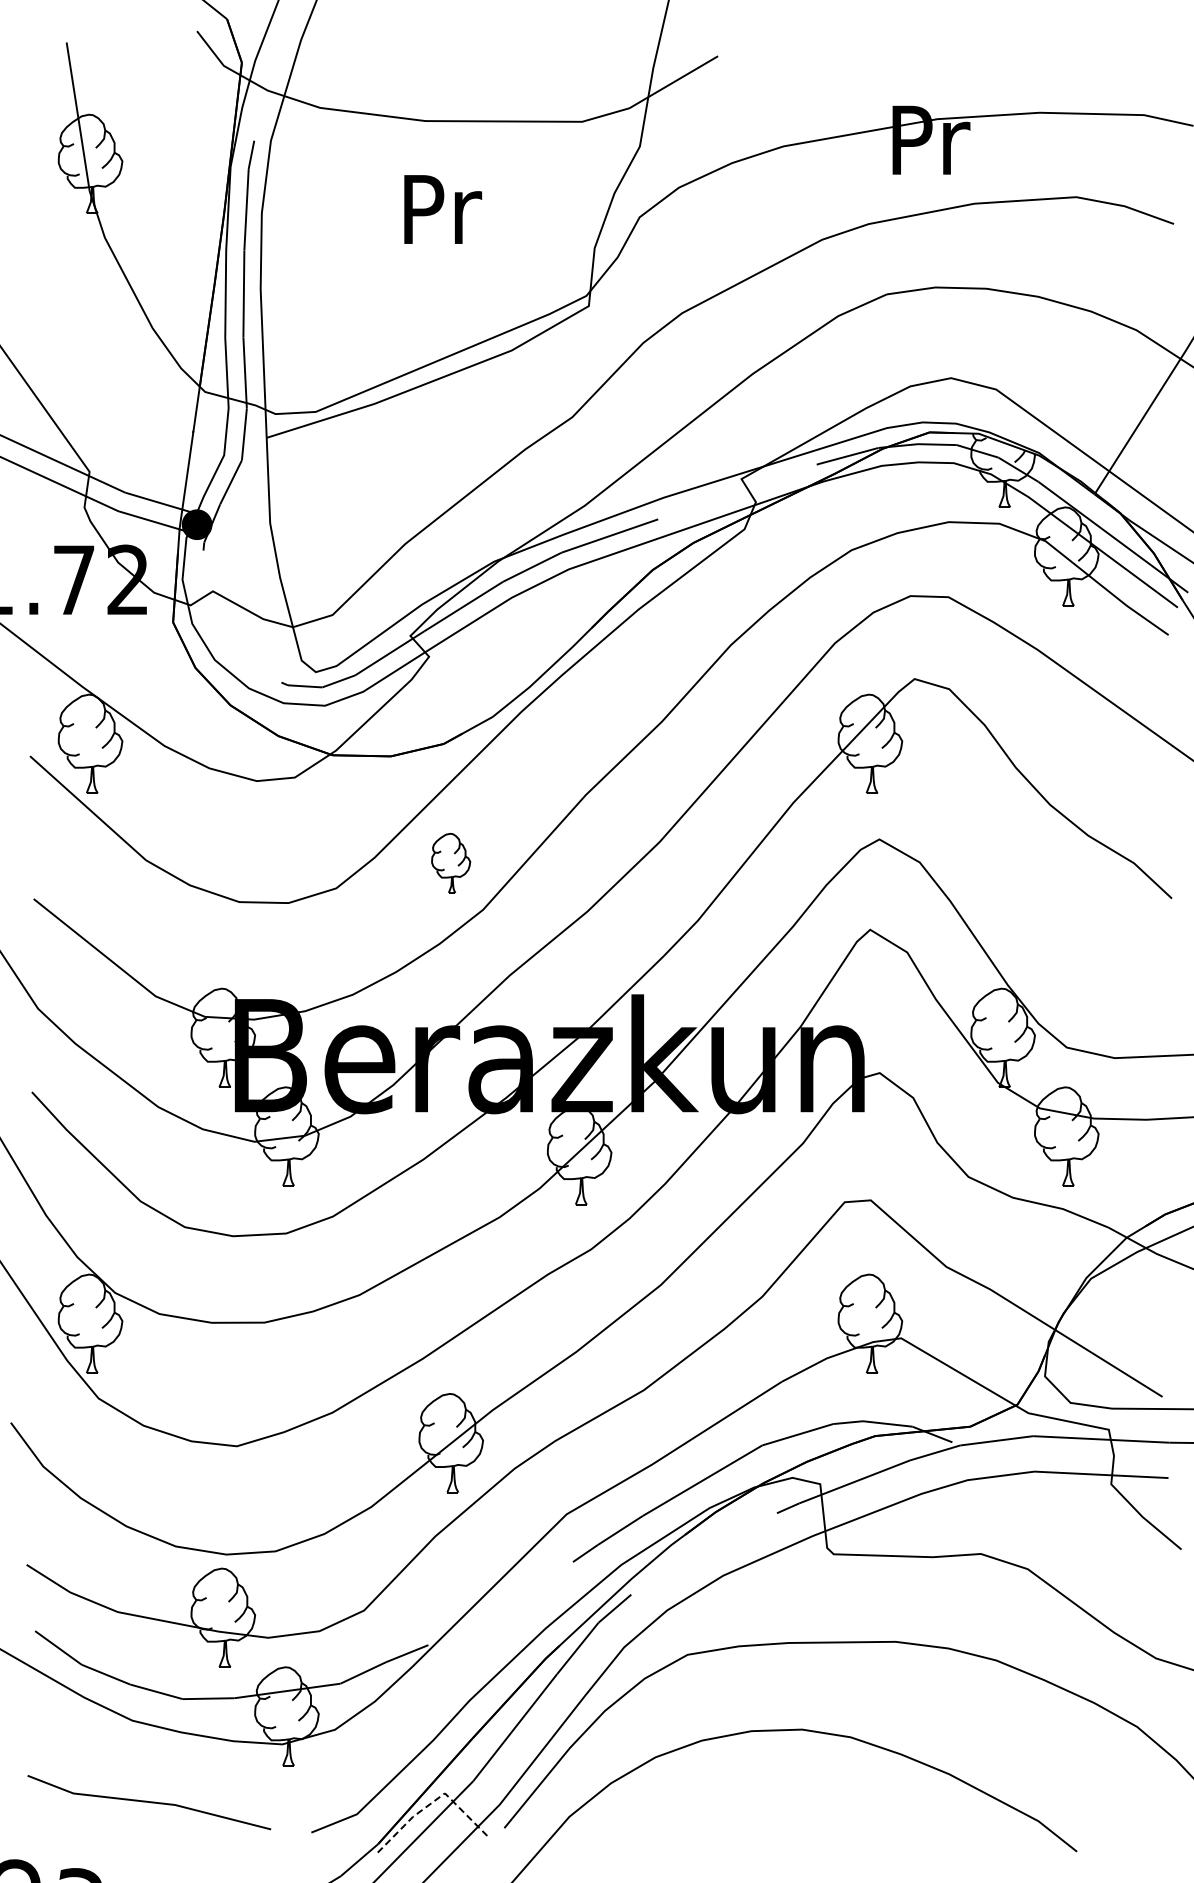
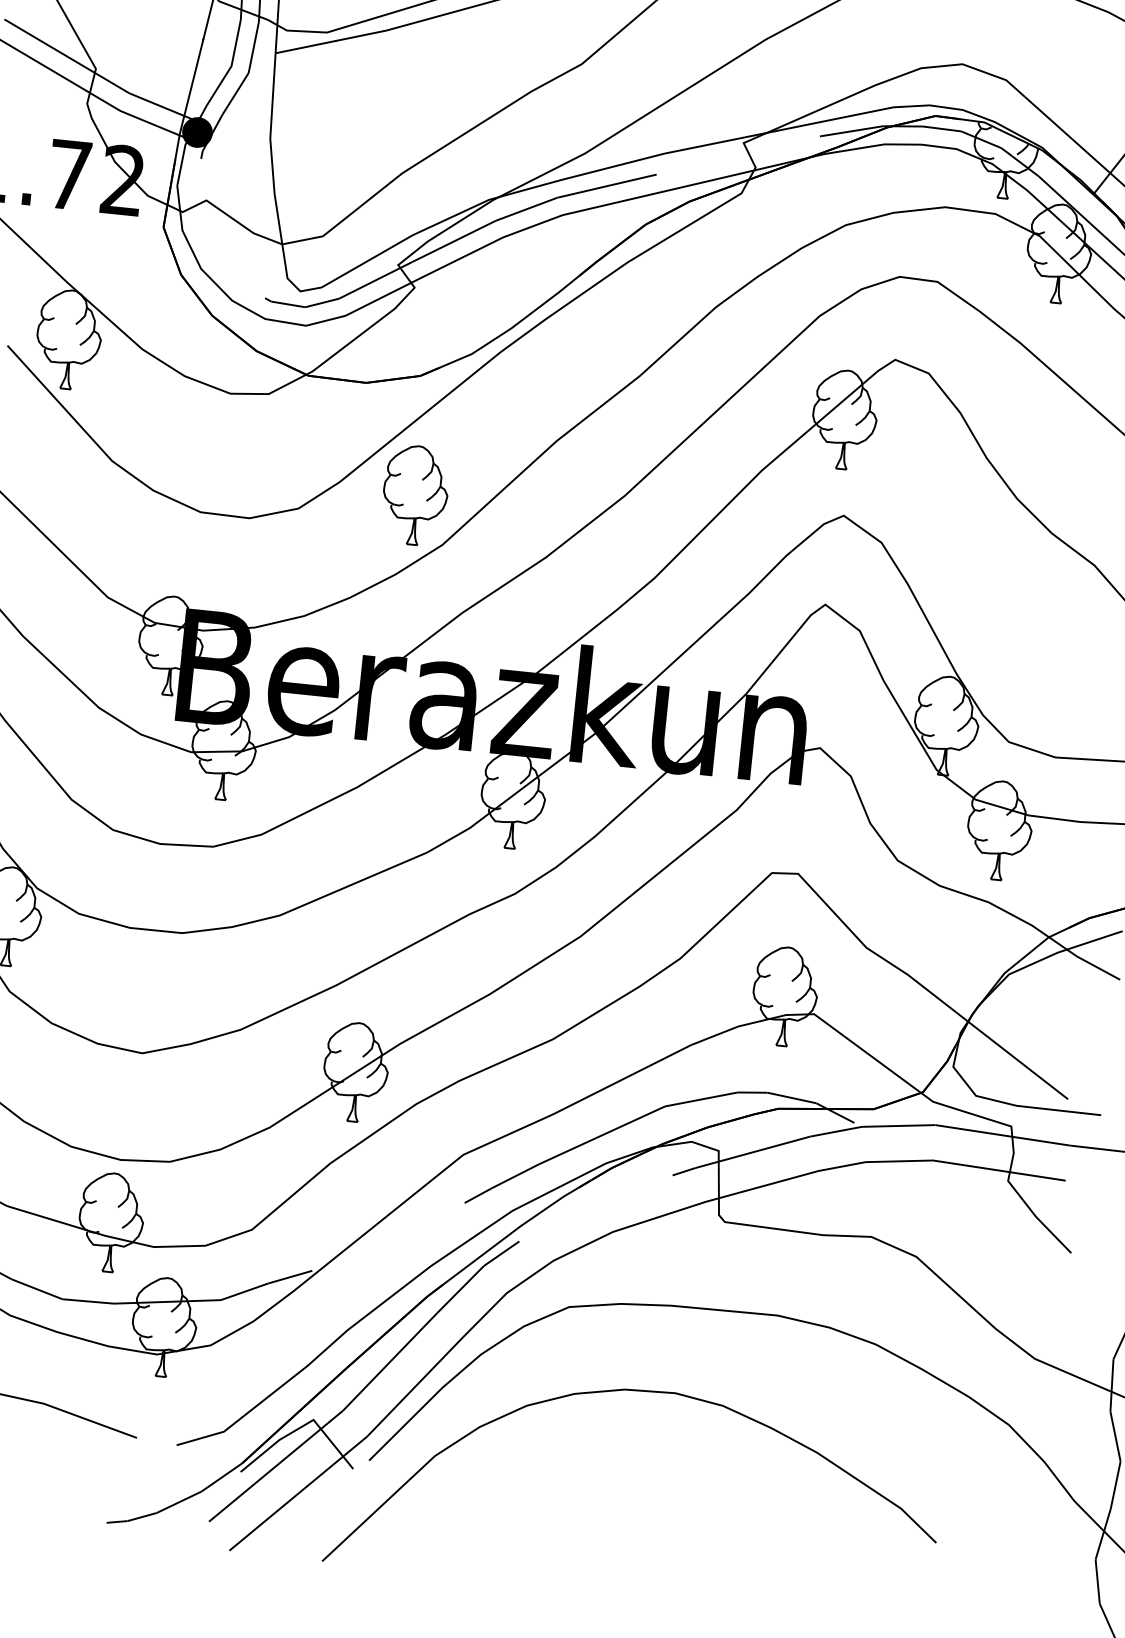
part: (450, 863) -> (414, 495), size x1.67
line: (434, 1800) -> (302, 1425), dashed -> solid

